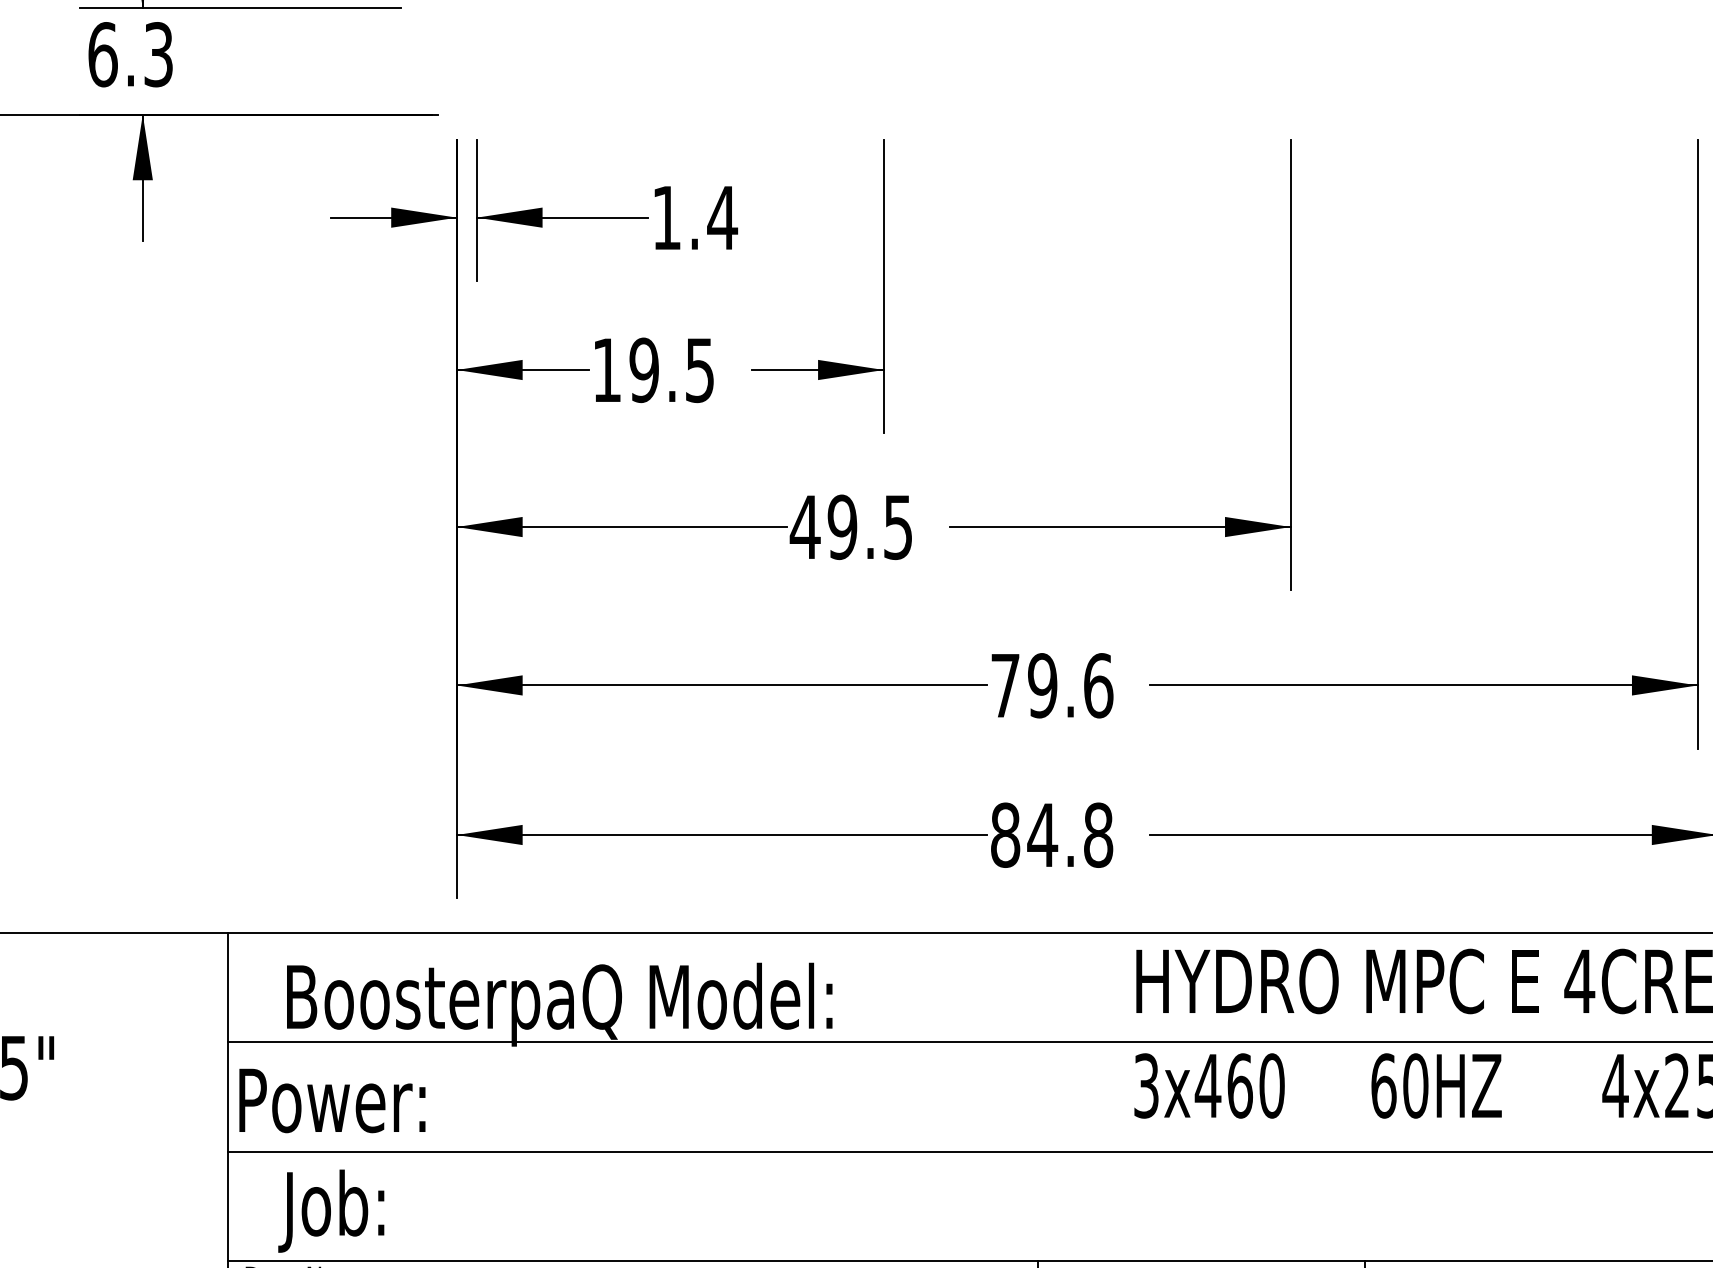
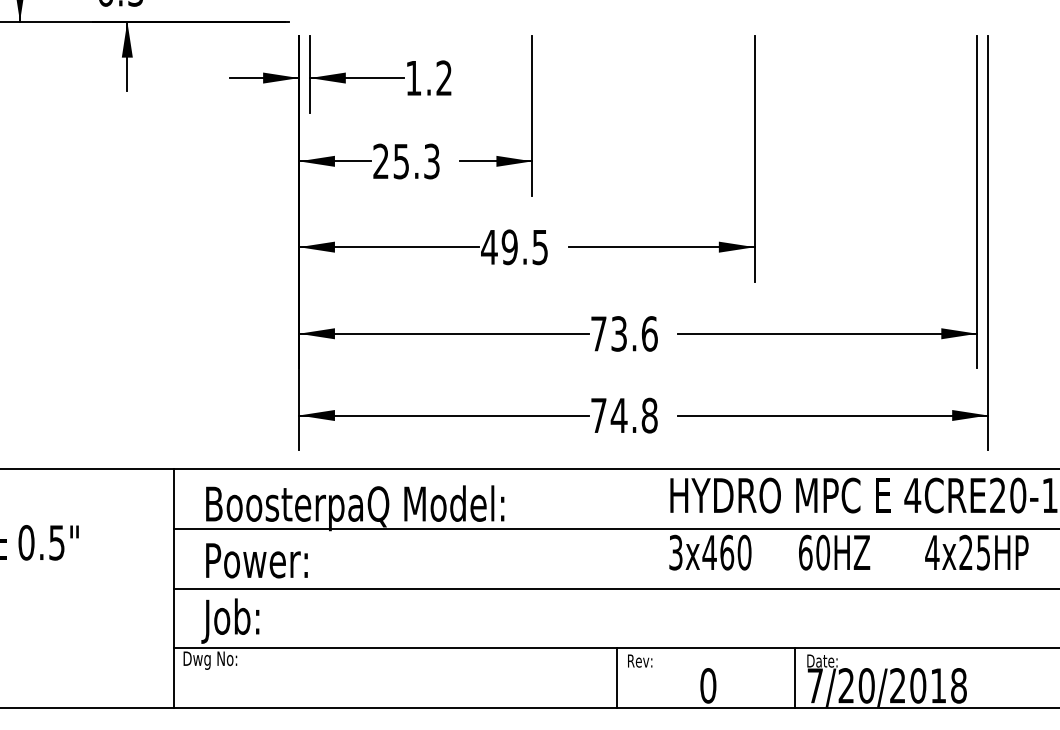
text: (721, 216) -> (443, 77), 1.4 -> 1.2
text: (653, 370) -> (406, 161), 19.5 -> 25.3
text: (1043, 684) -> (619, 333), 79.6 -> 73.6
text: (1004, 834) -> (598, 415), 84.8 -> 74.8
text: (331, 1100) -> (256, 560), moved

